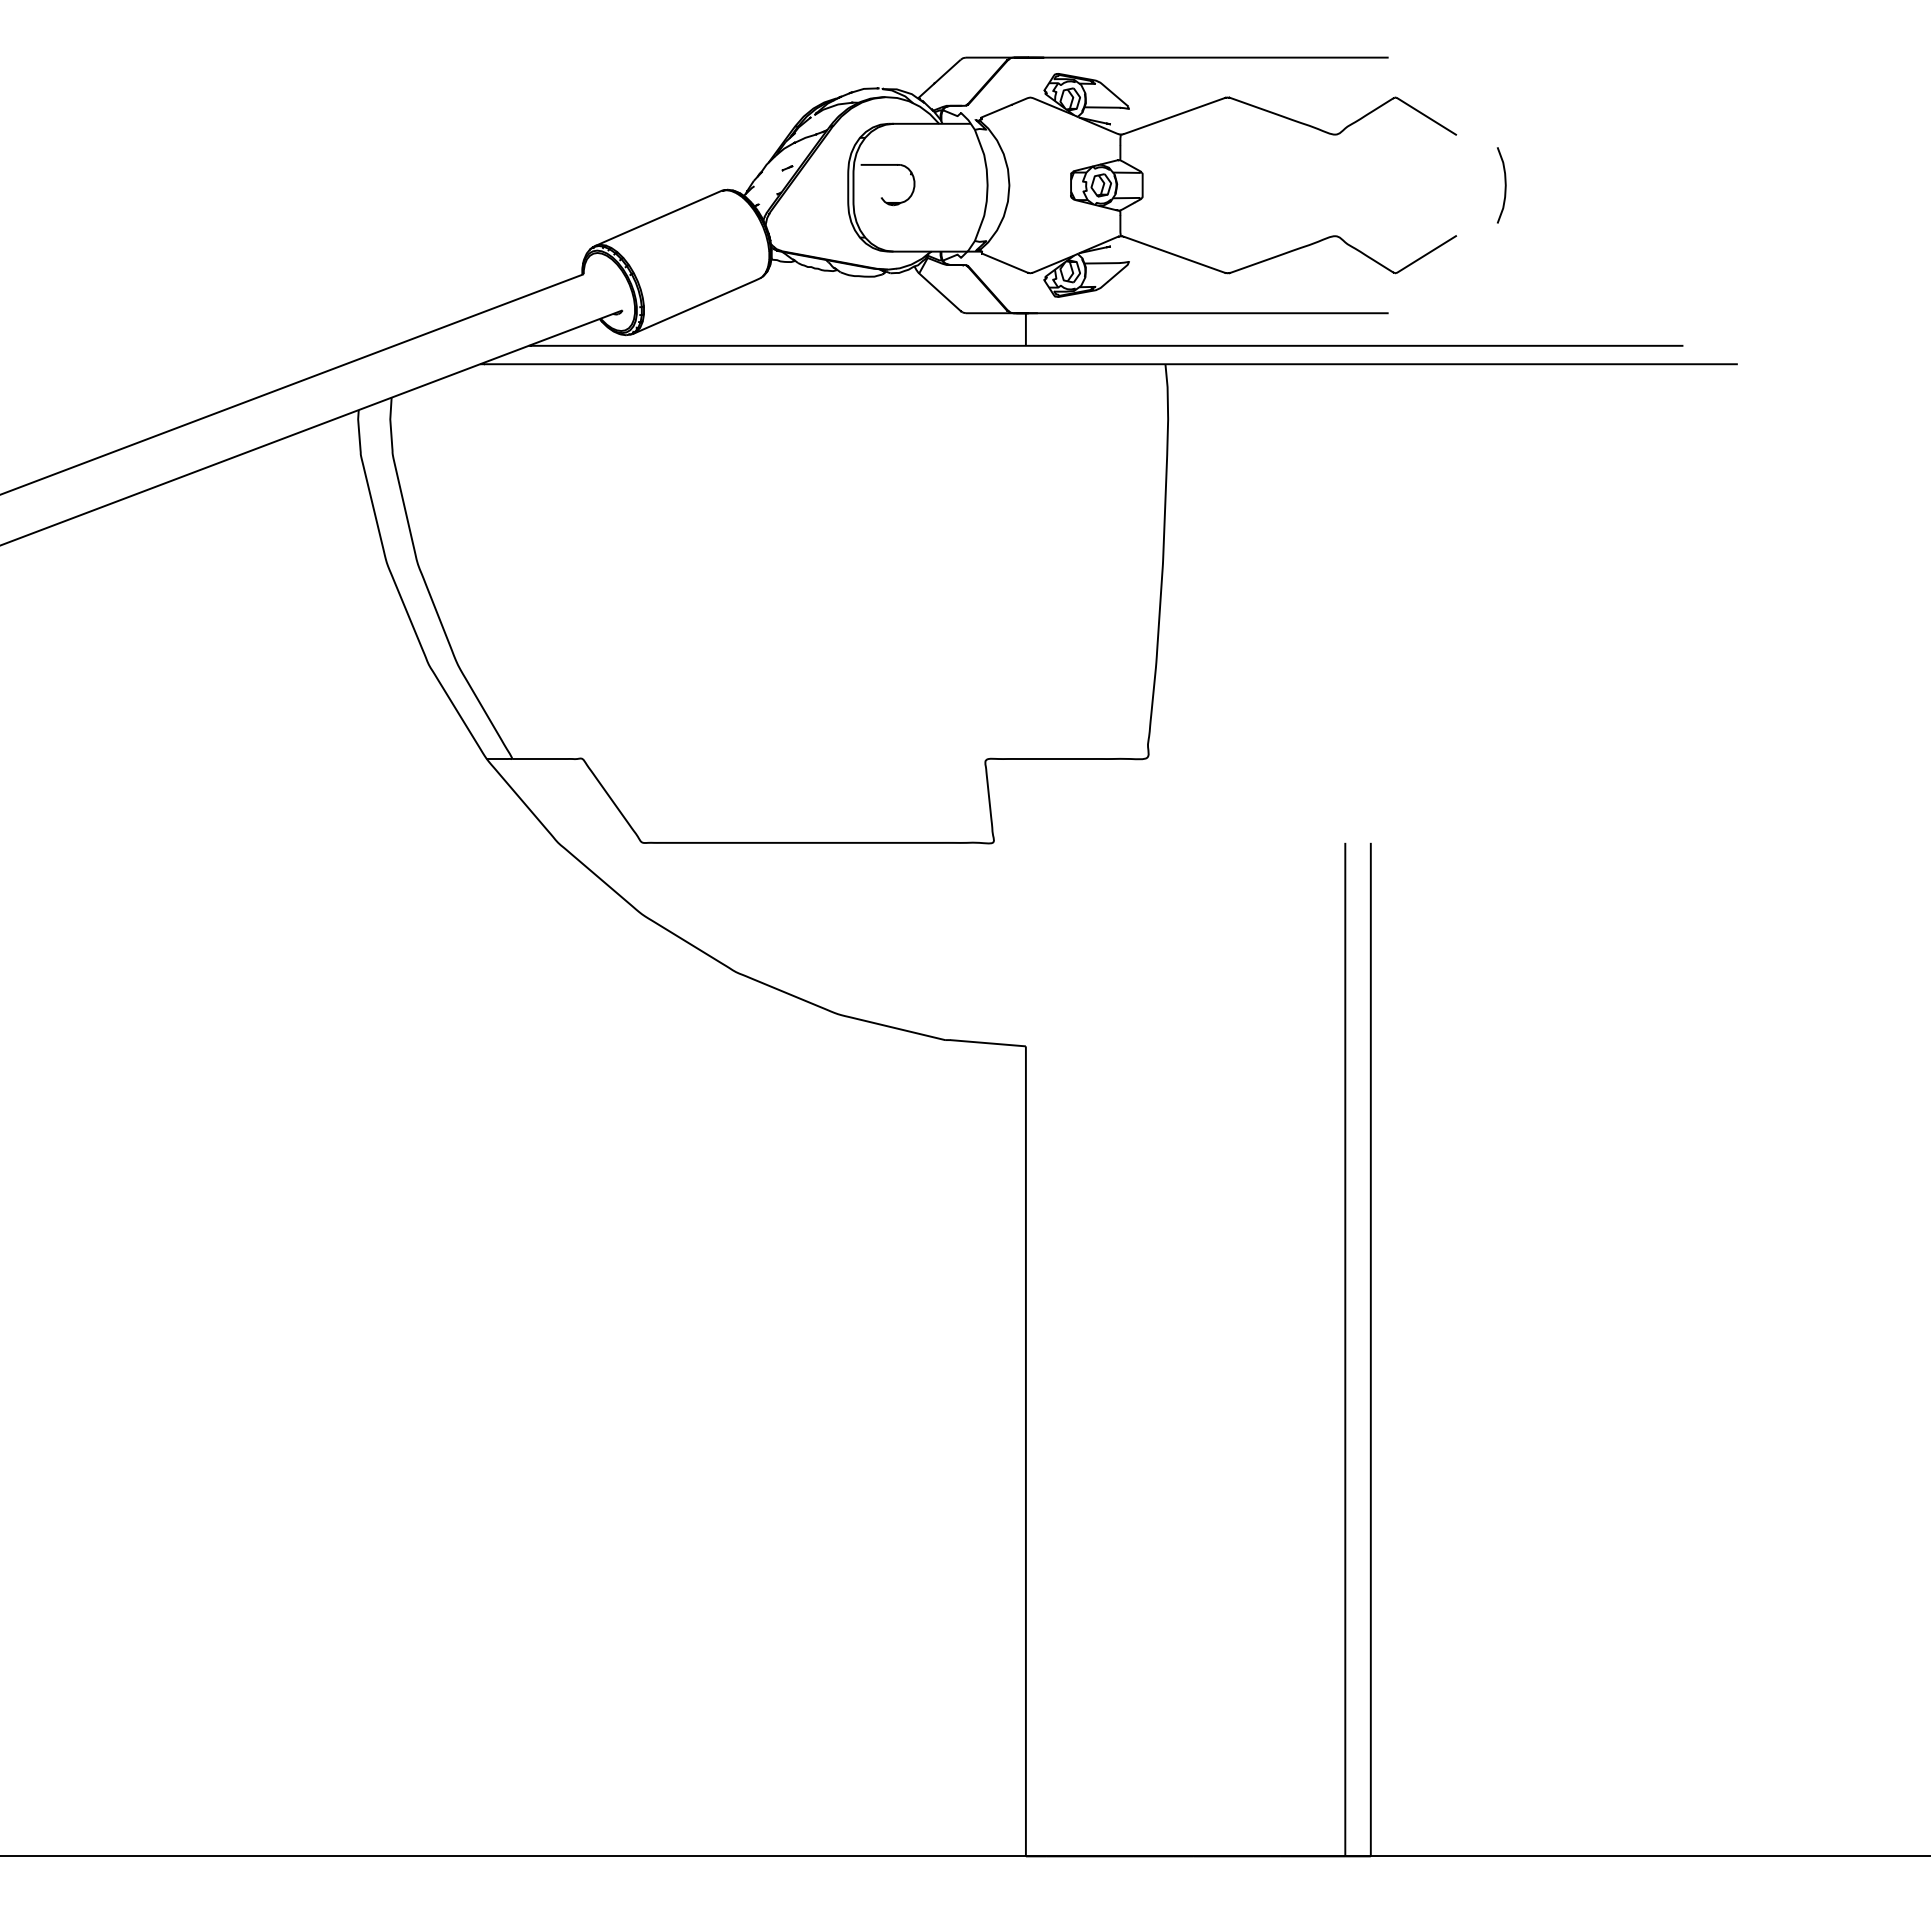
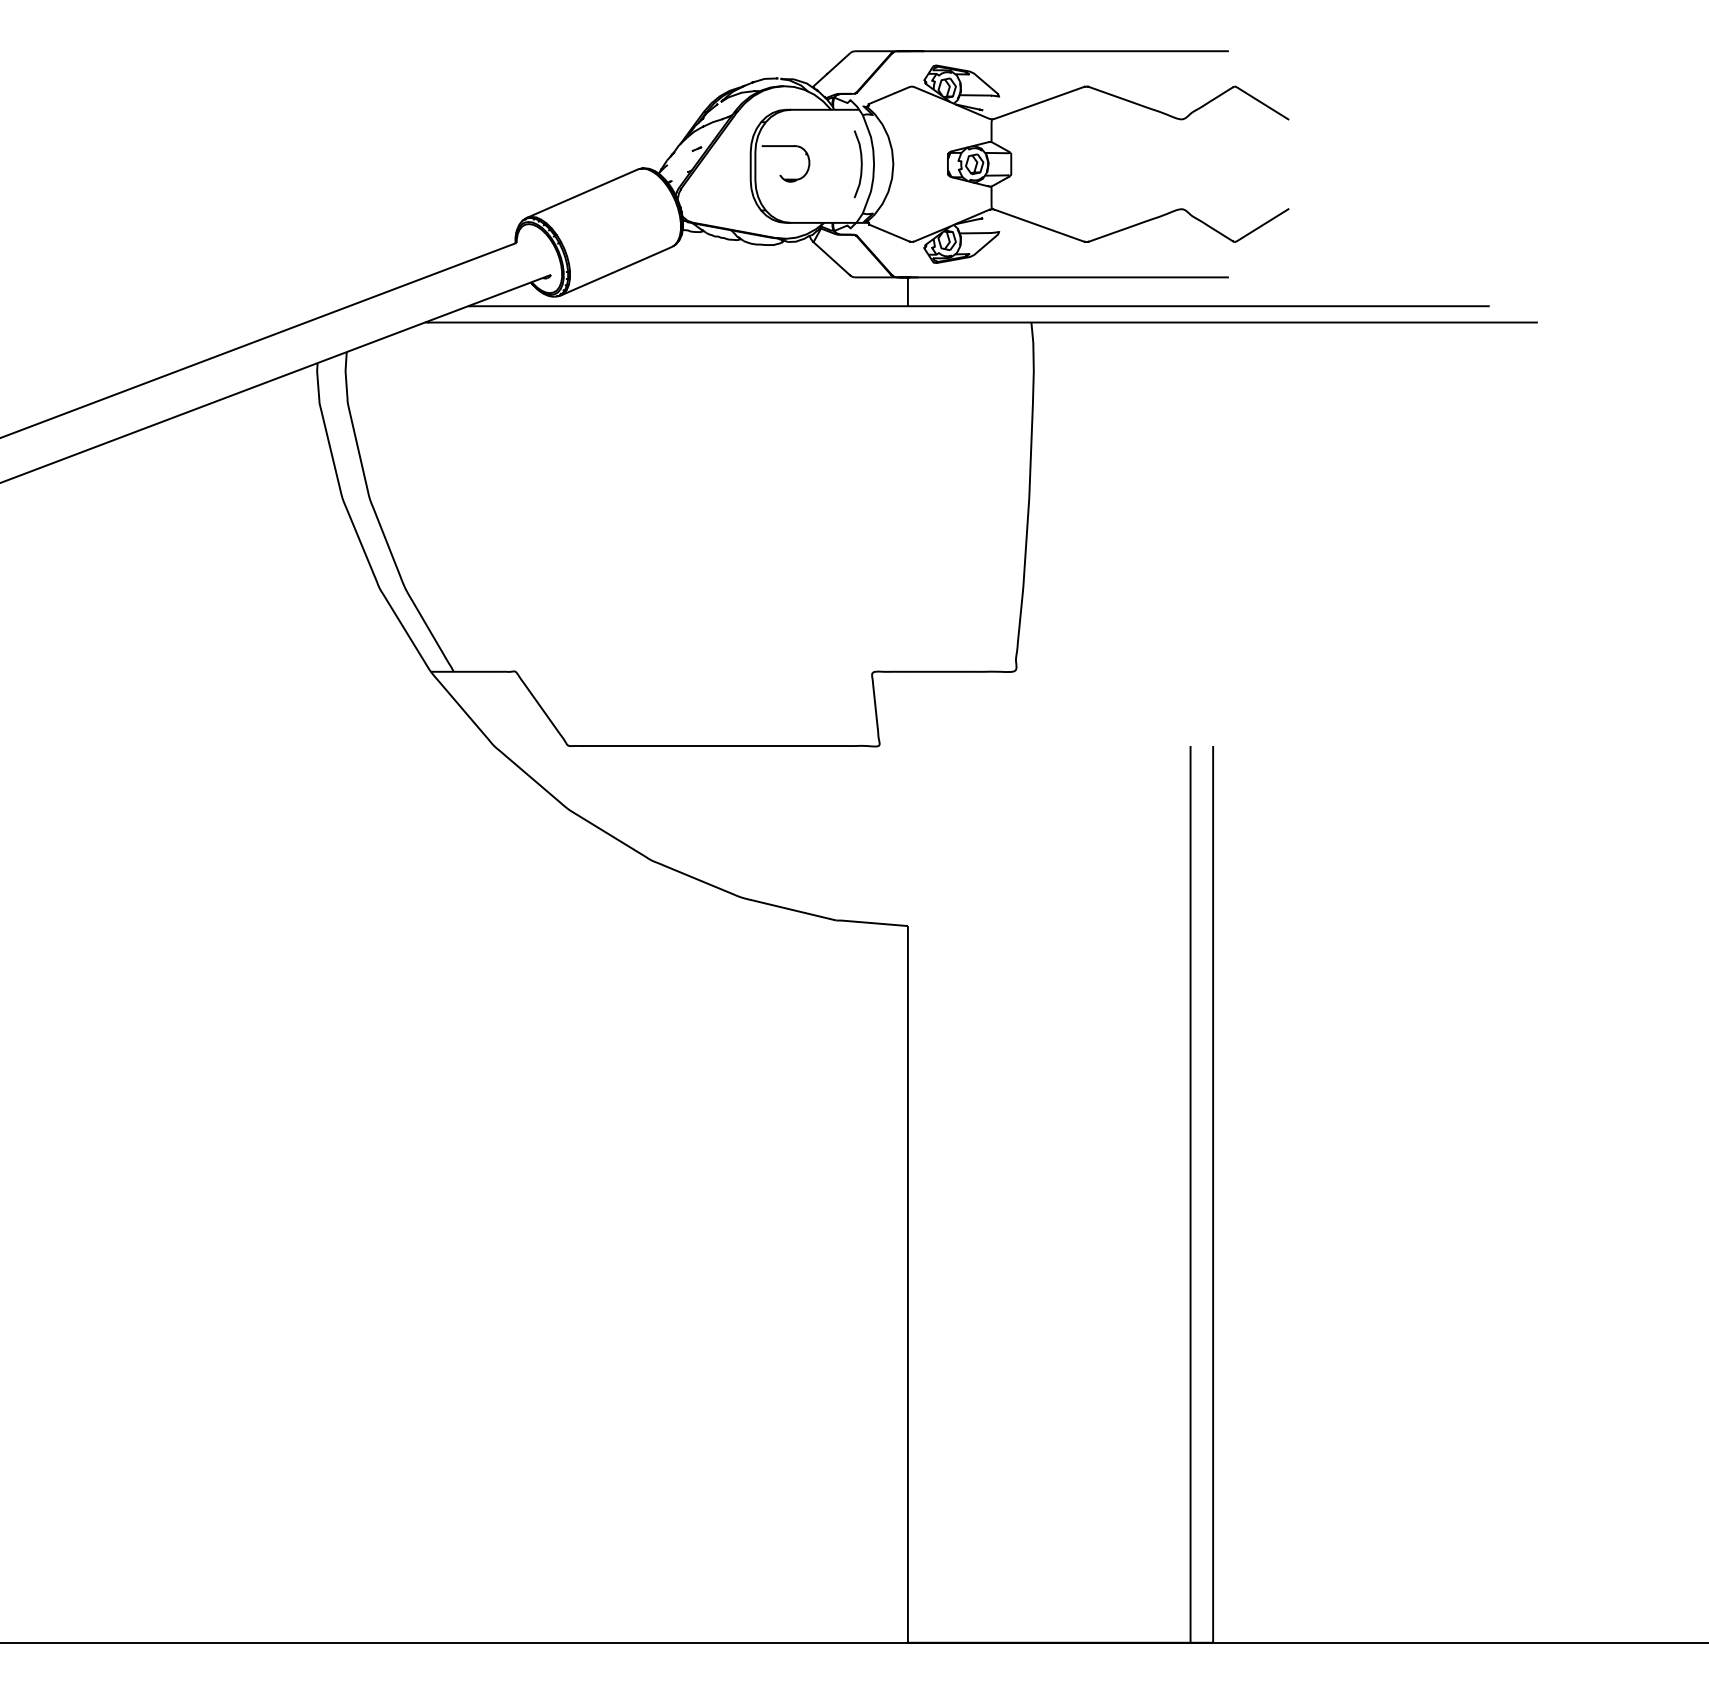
curve: (1504, 185) -> (860, 164), moved

